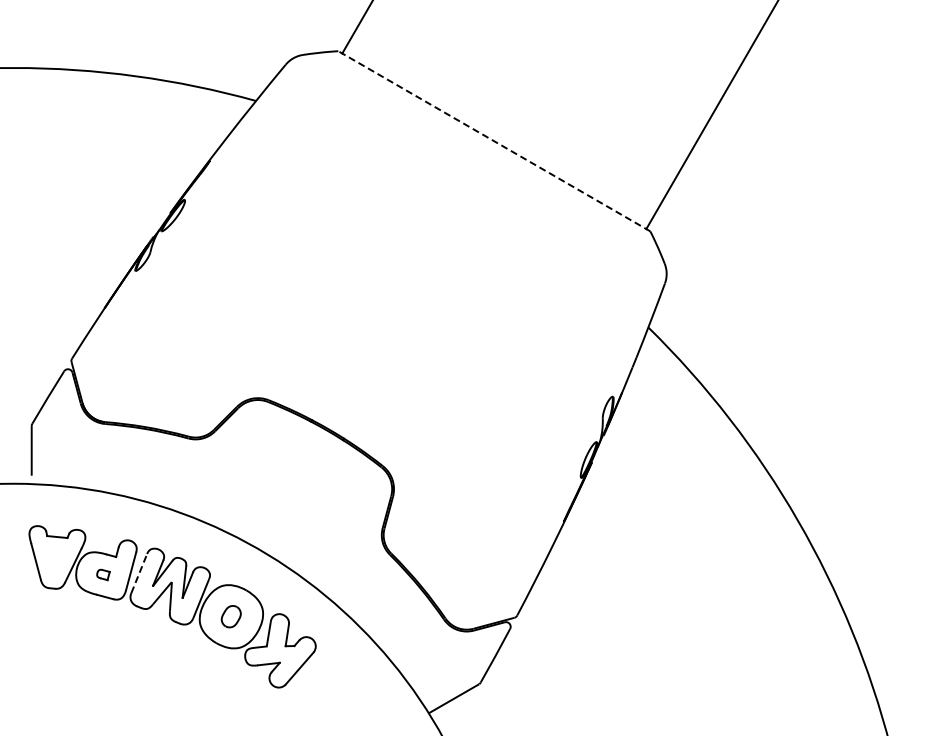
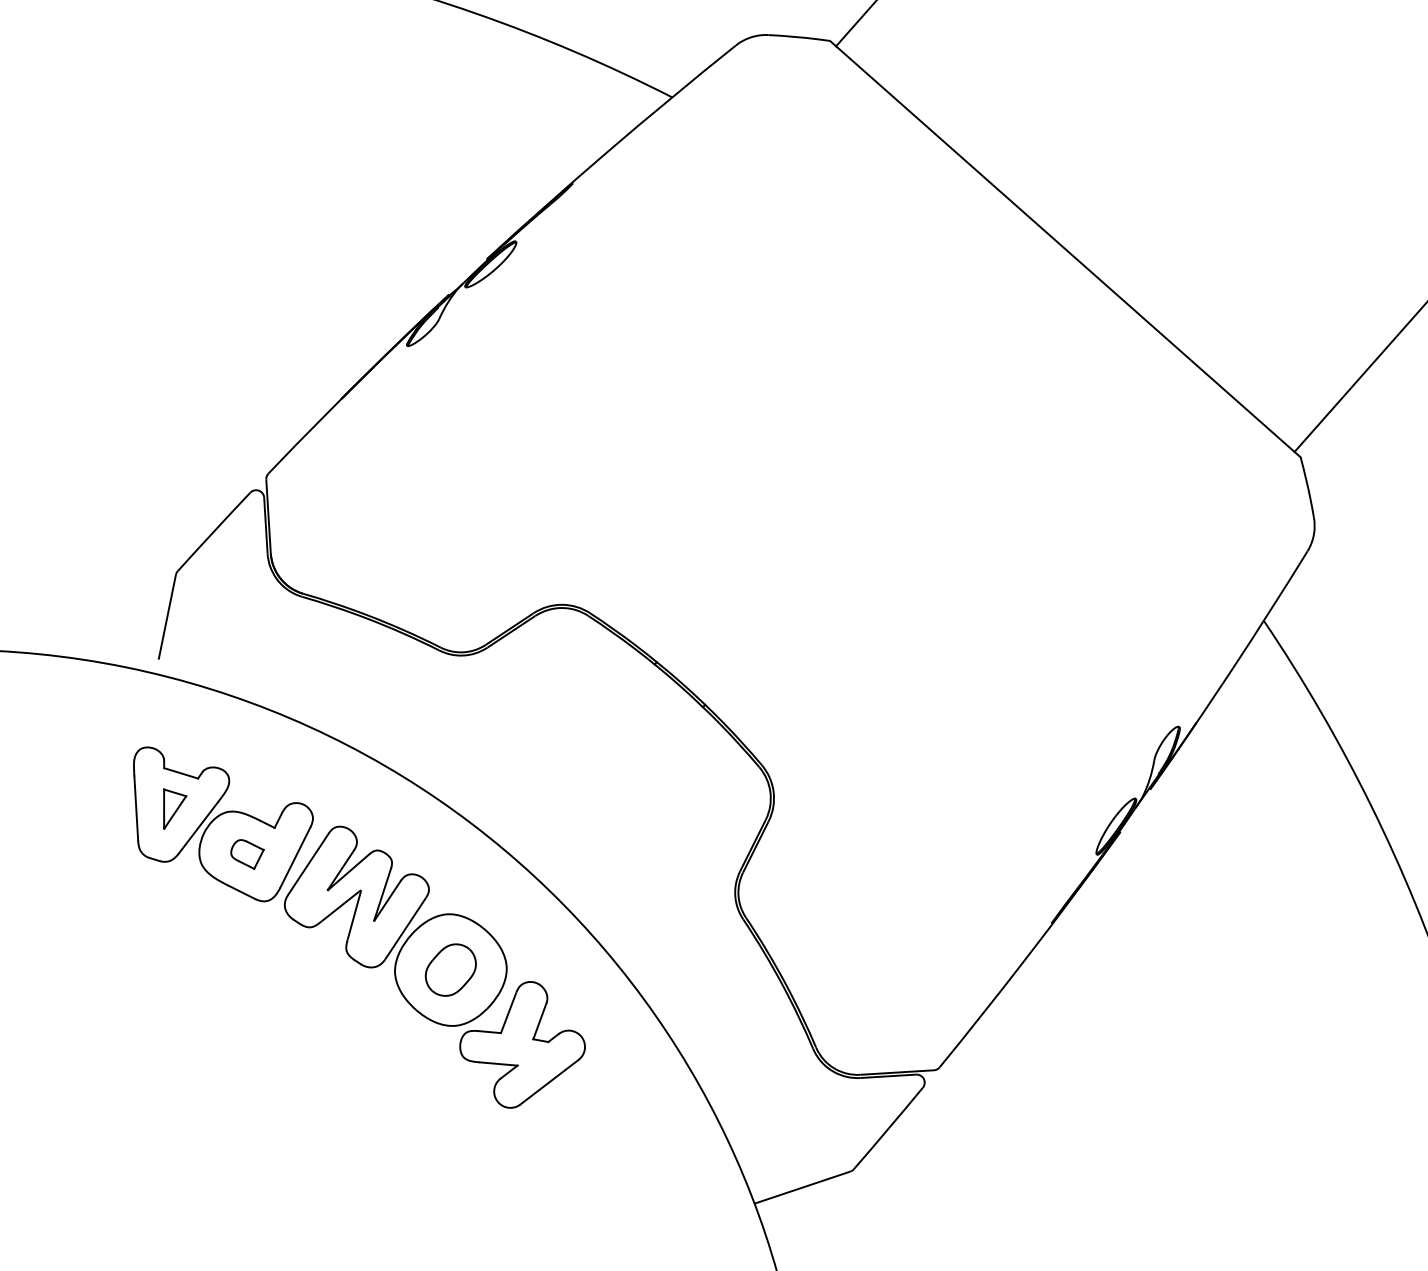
line: (493, 141) -> (1063, 249), dashed -> solid
part: (55, 558) -> (170, 809), added
line: (139, 573) -> (308, 864), dashed -> solid
part: (103, 574) -> (246, 853), size x1.43
part: (230, 616) -> (449, 969), size x1.43

